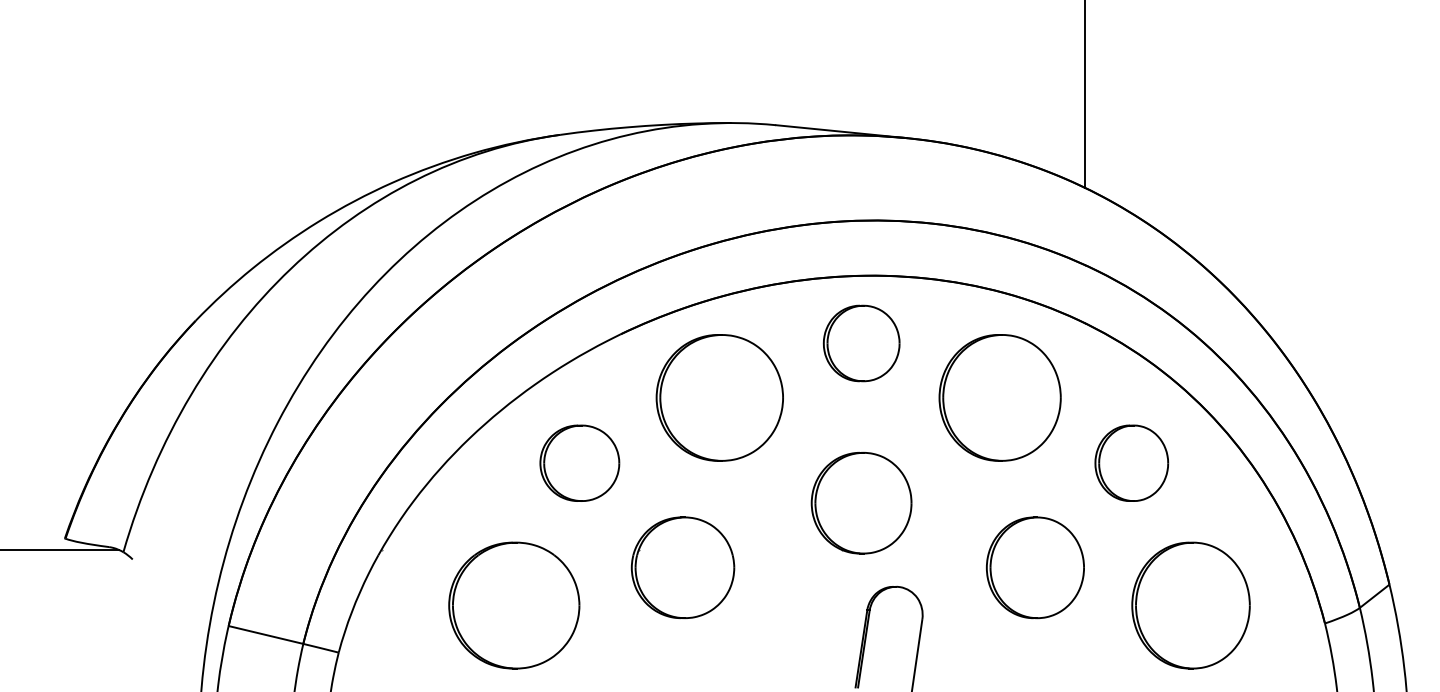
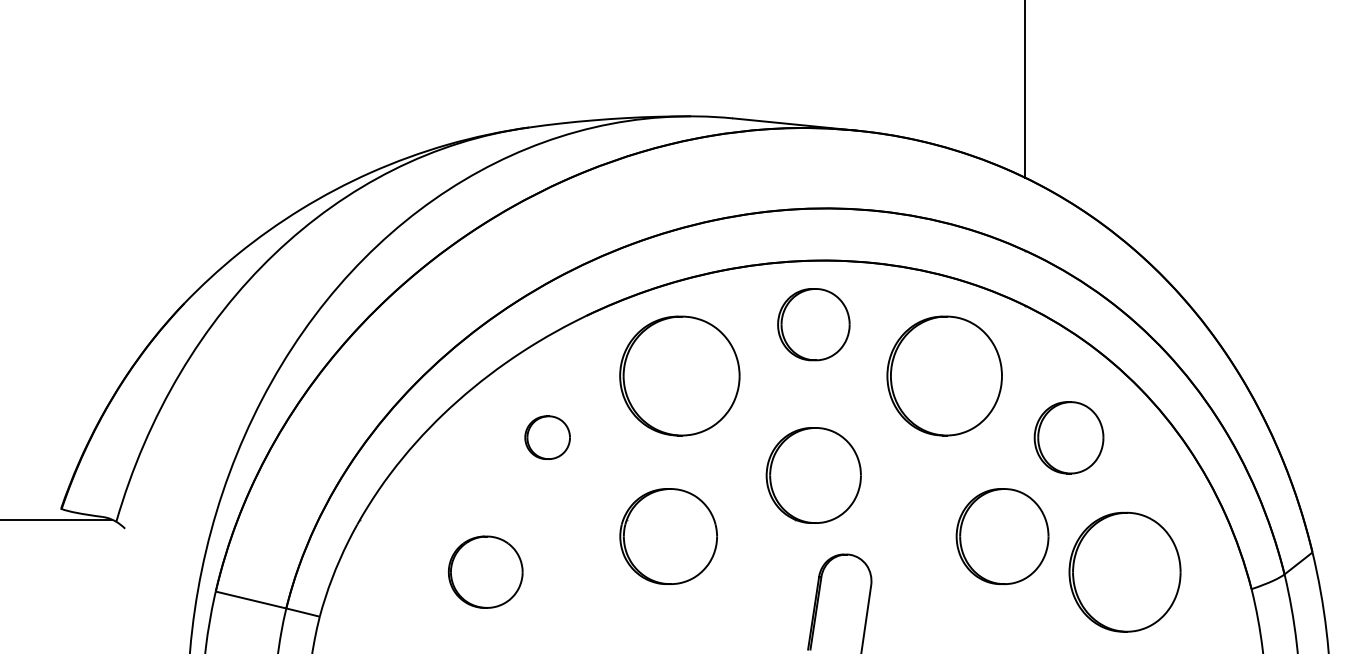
part: (579, 462) -> (547, 437), size x0.6
part: (682, 567) -> (668, 536), moved
part: (1035, 567) -> (1002, 536), moved
part: (514, 605) -> (485, 572), size x0.6

